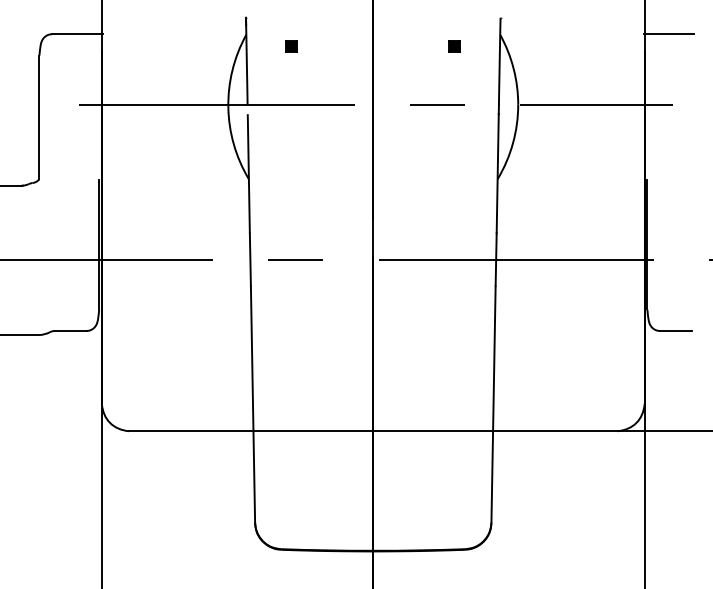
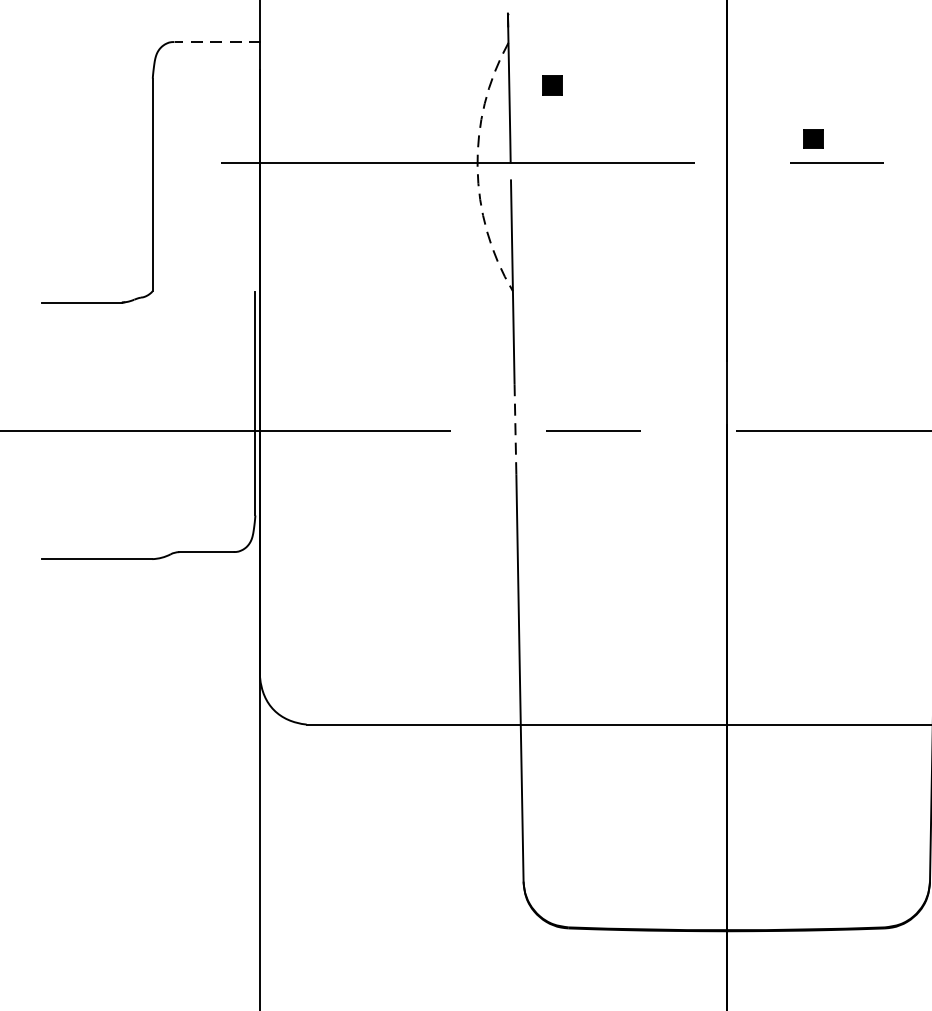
line: (76, 34) -> (216, 42), solid -> dashed
part: (291, 46) -> (551, 85), moved
part: (454, 46) -> (813, 138), moved
arc: (228, 107) -> (477, 167), solid -> dashed
line: (250, 258) -> (515, 427), solid -> dashed

